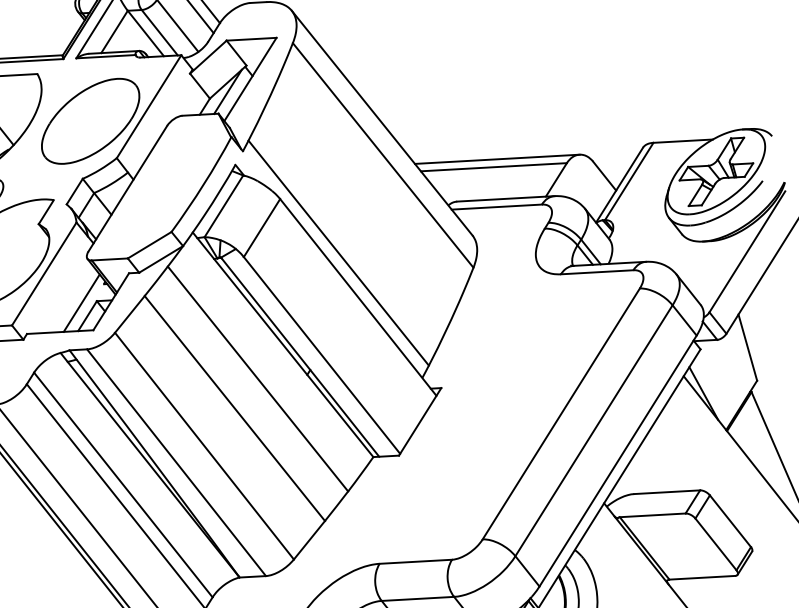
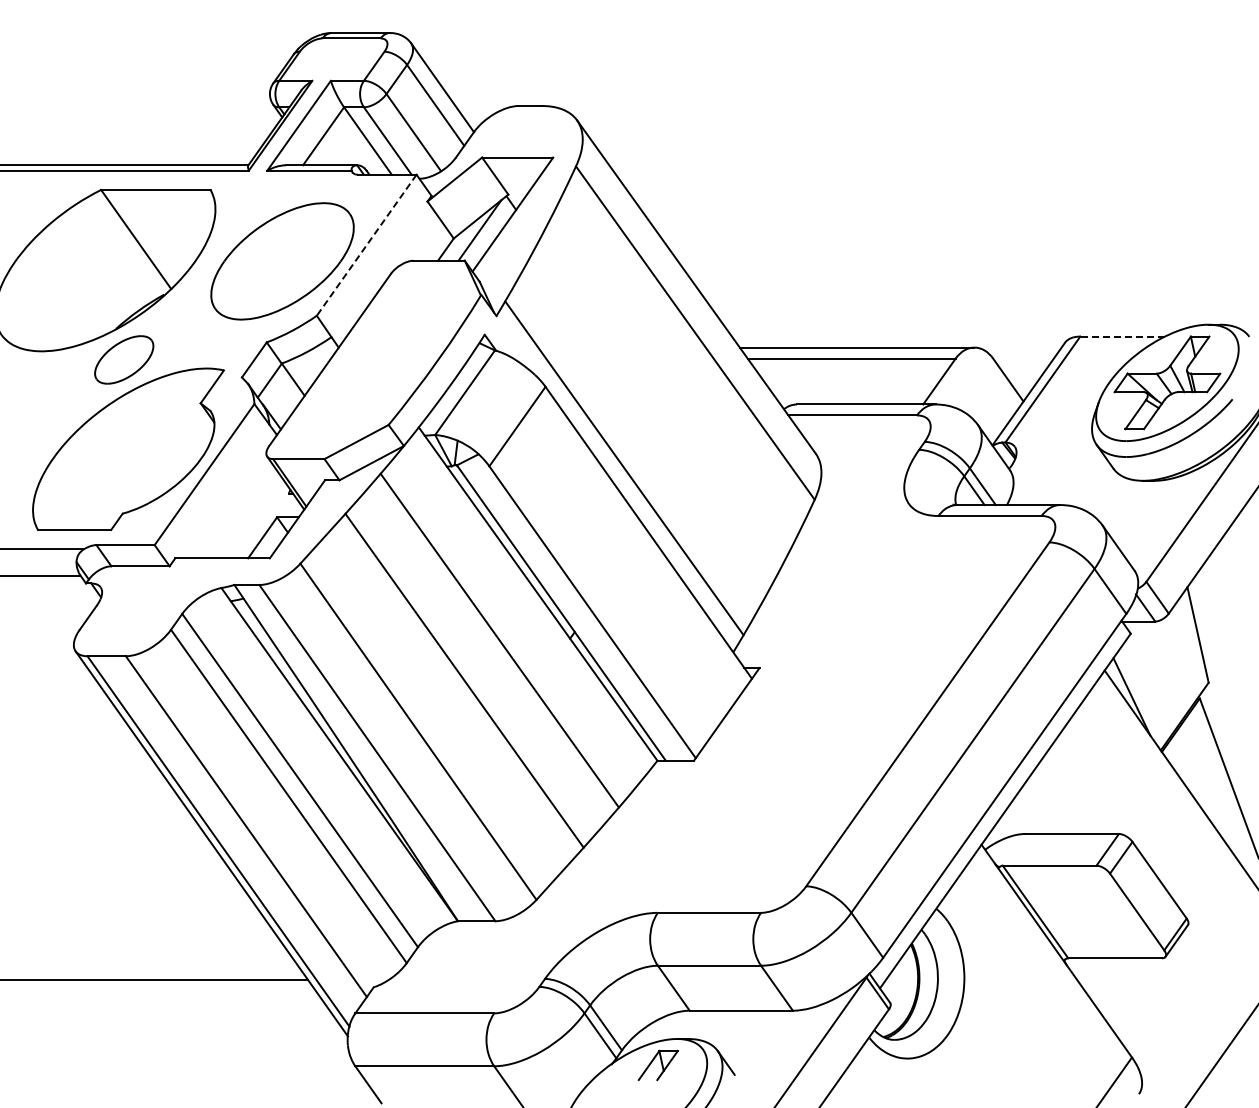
line: (148, 106) -> (366, 245), solid -> dashed
line: (683, 141) -> (1122, 336), solid -> dashed
line: (81, 302) -> (255, 518), removed

